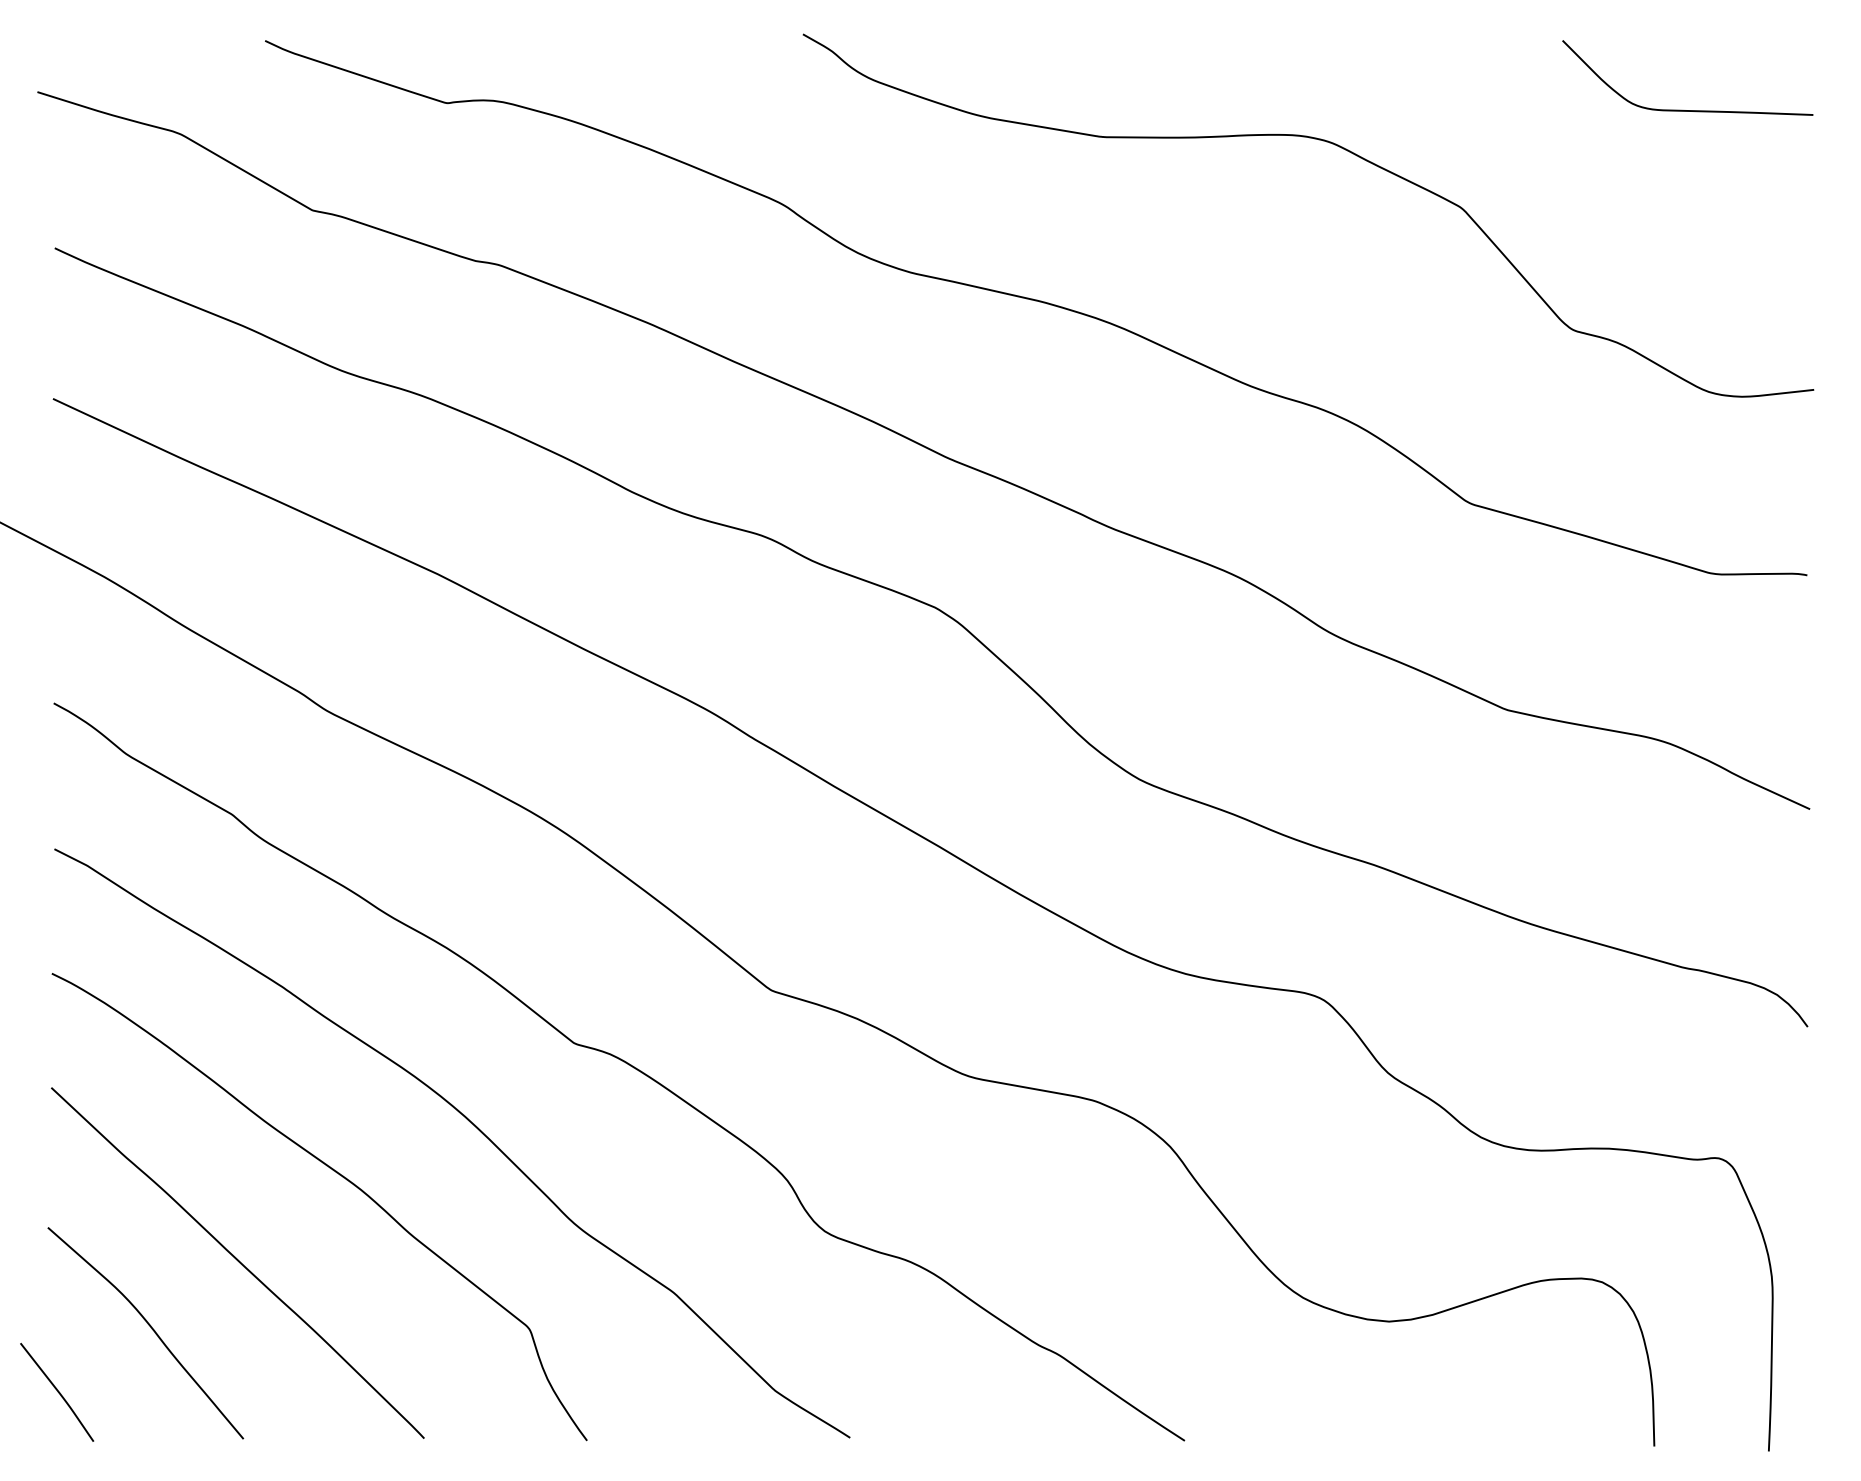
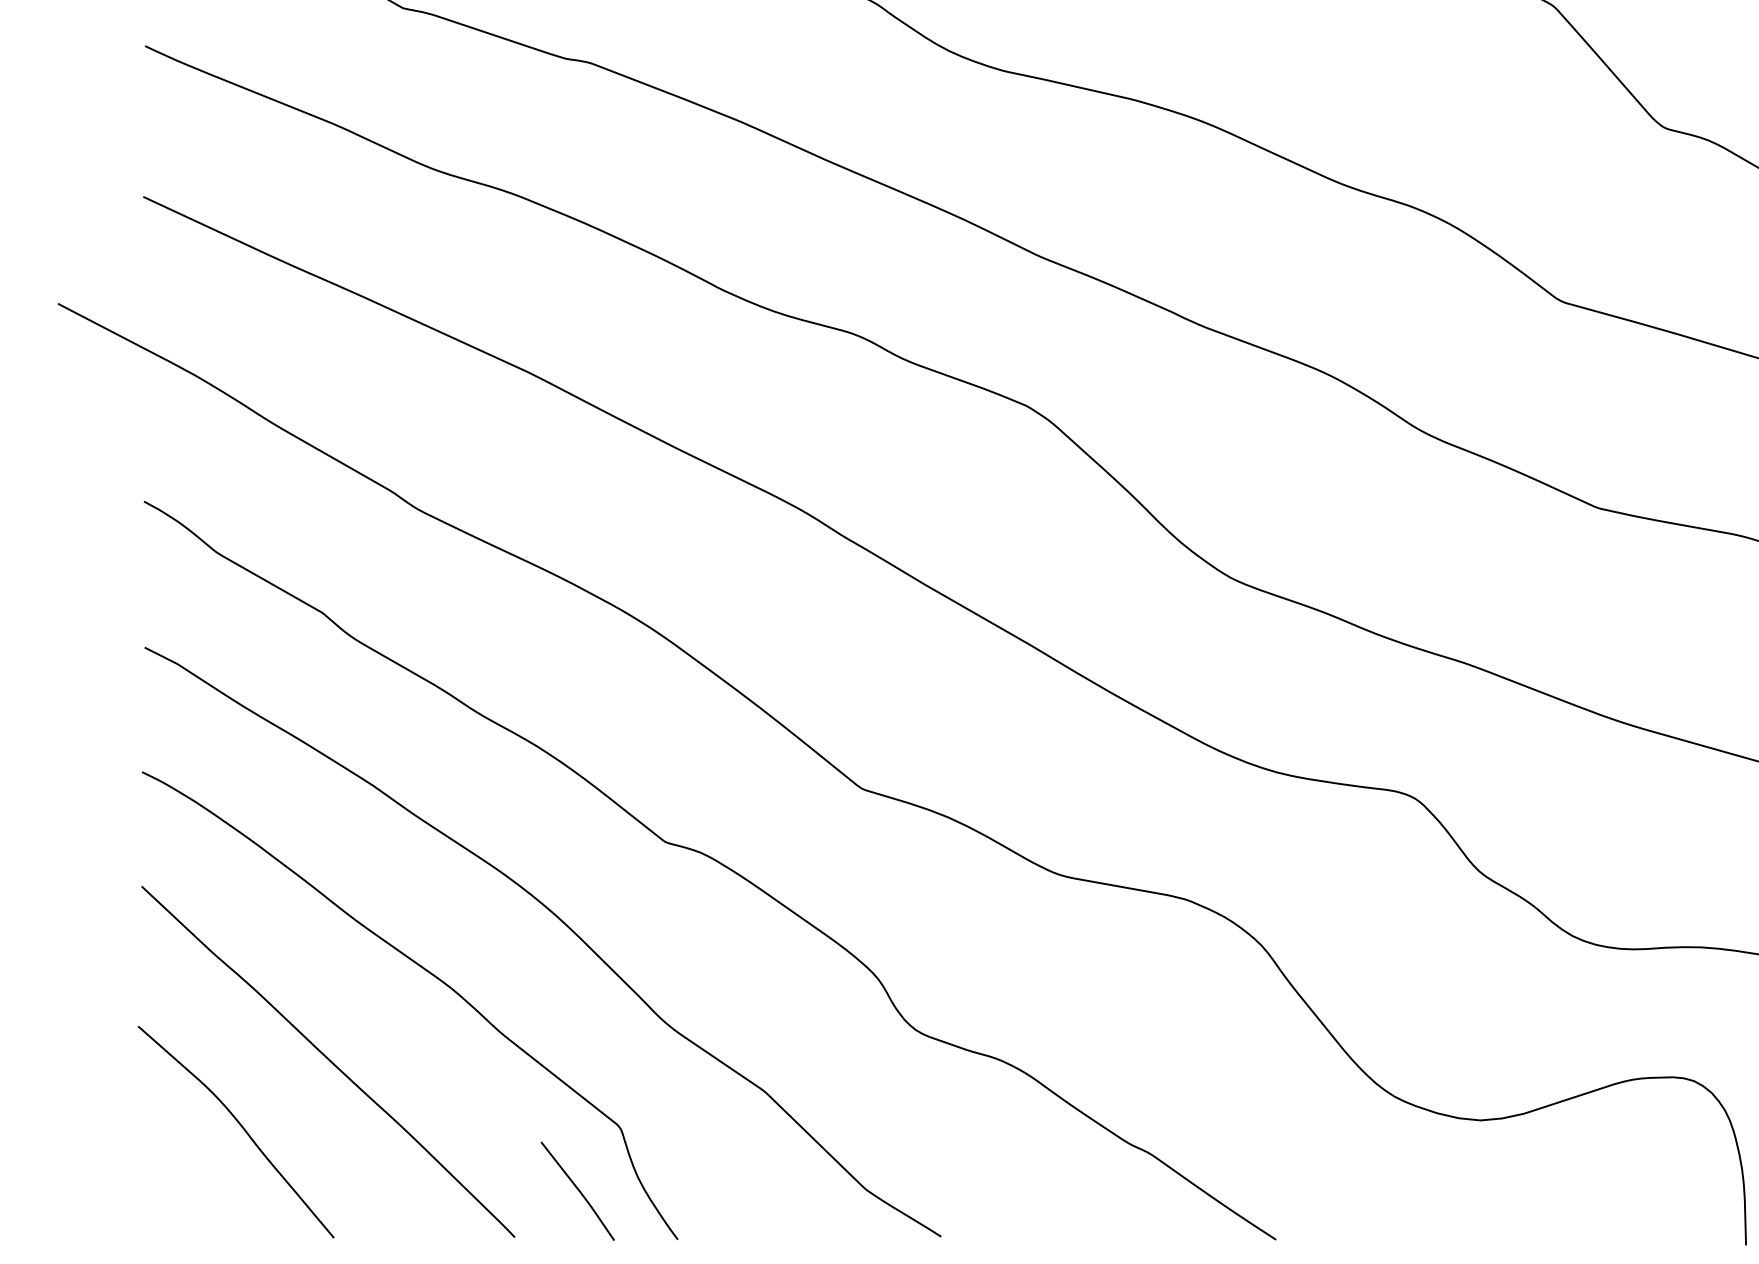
curve: (57, 1392) -> (578, 1191), moved

